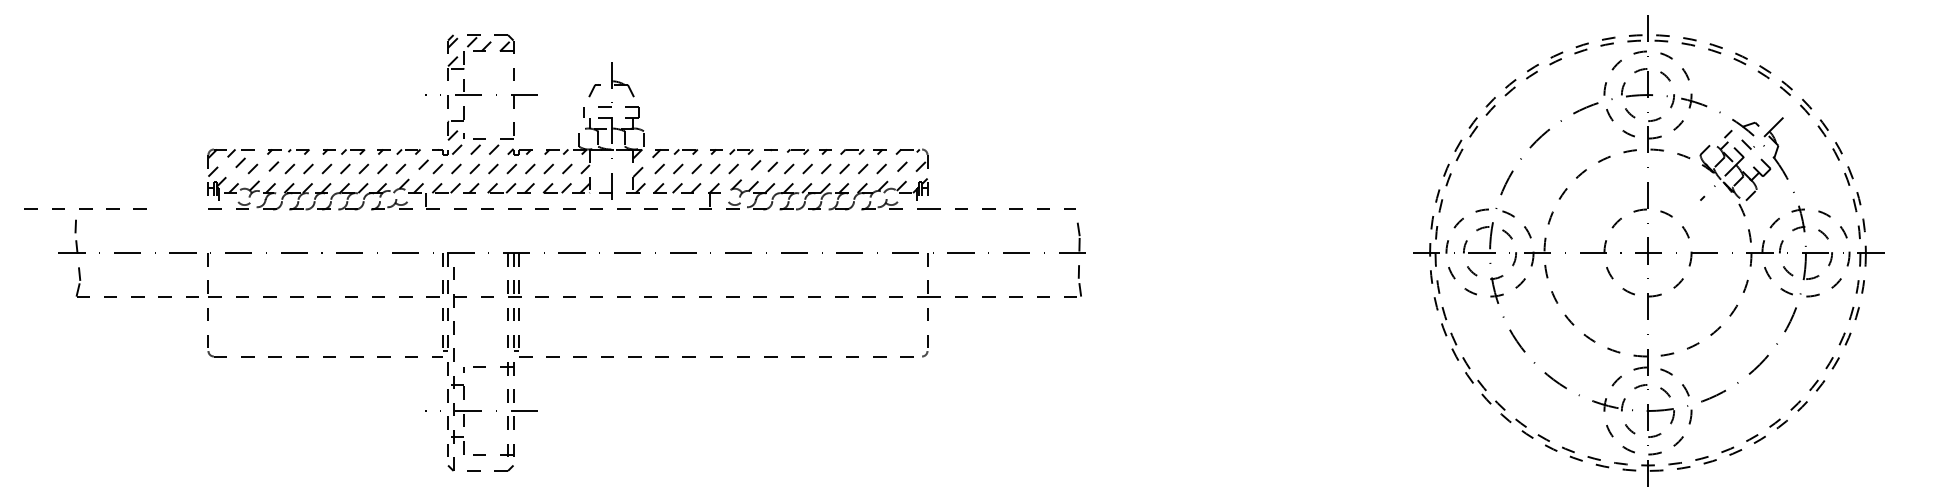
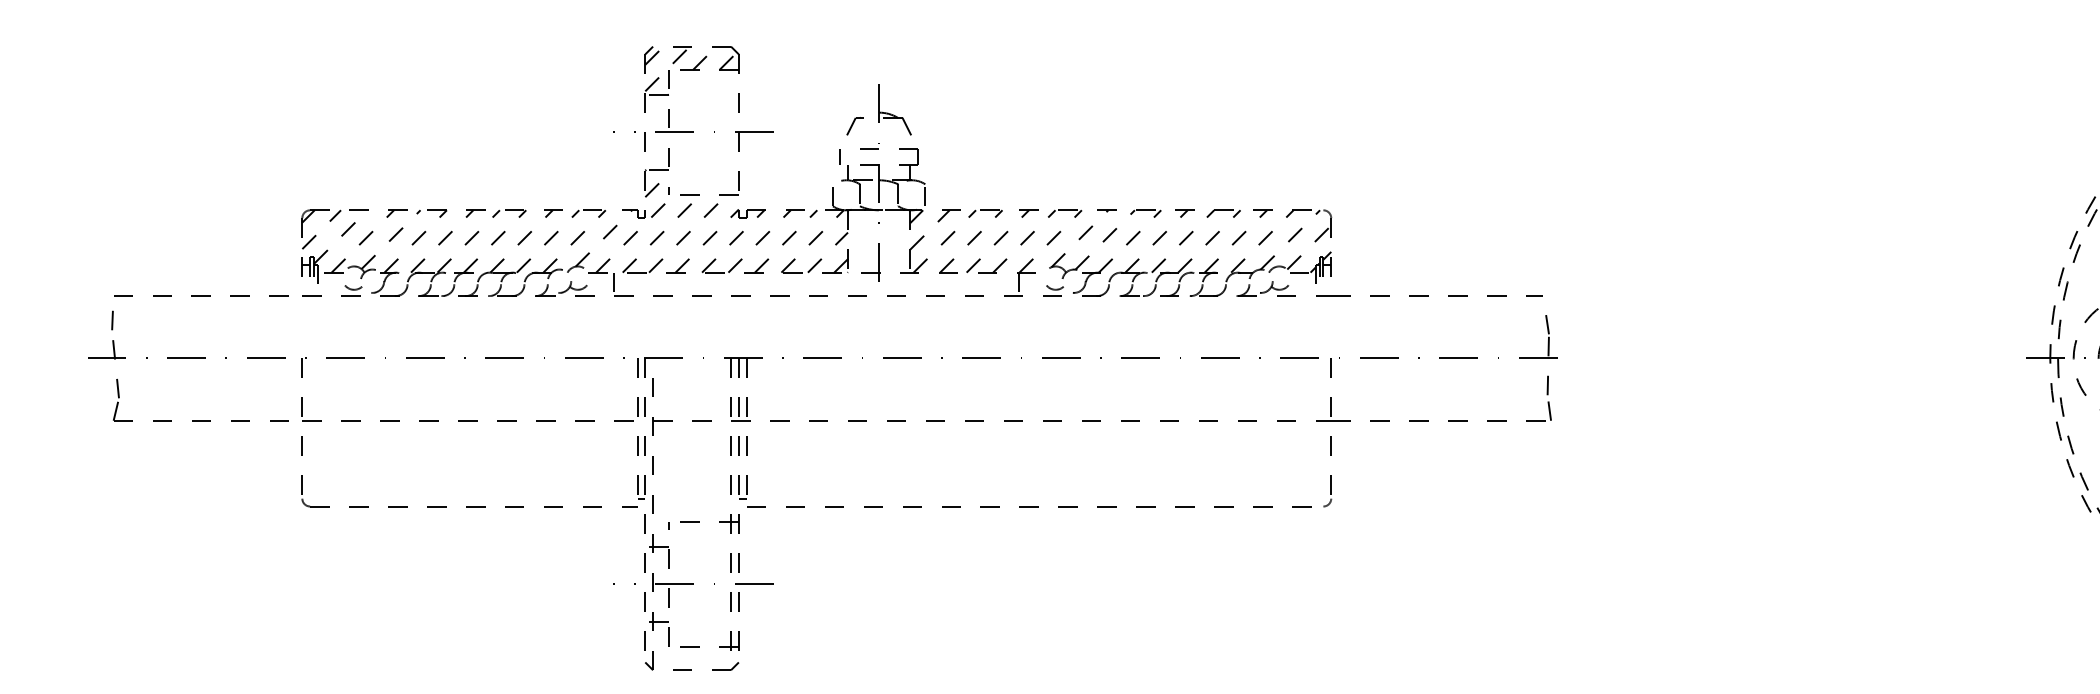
line: (85, 208) -> (200, 294), moved

